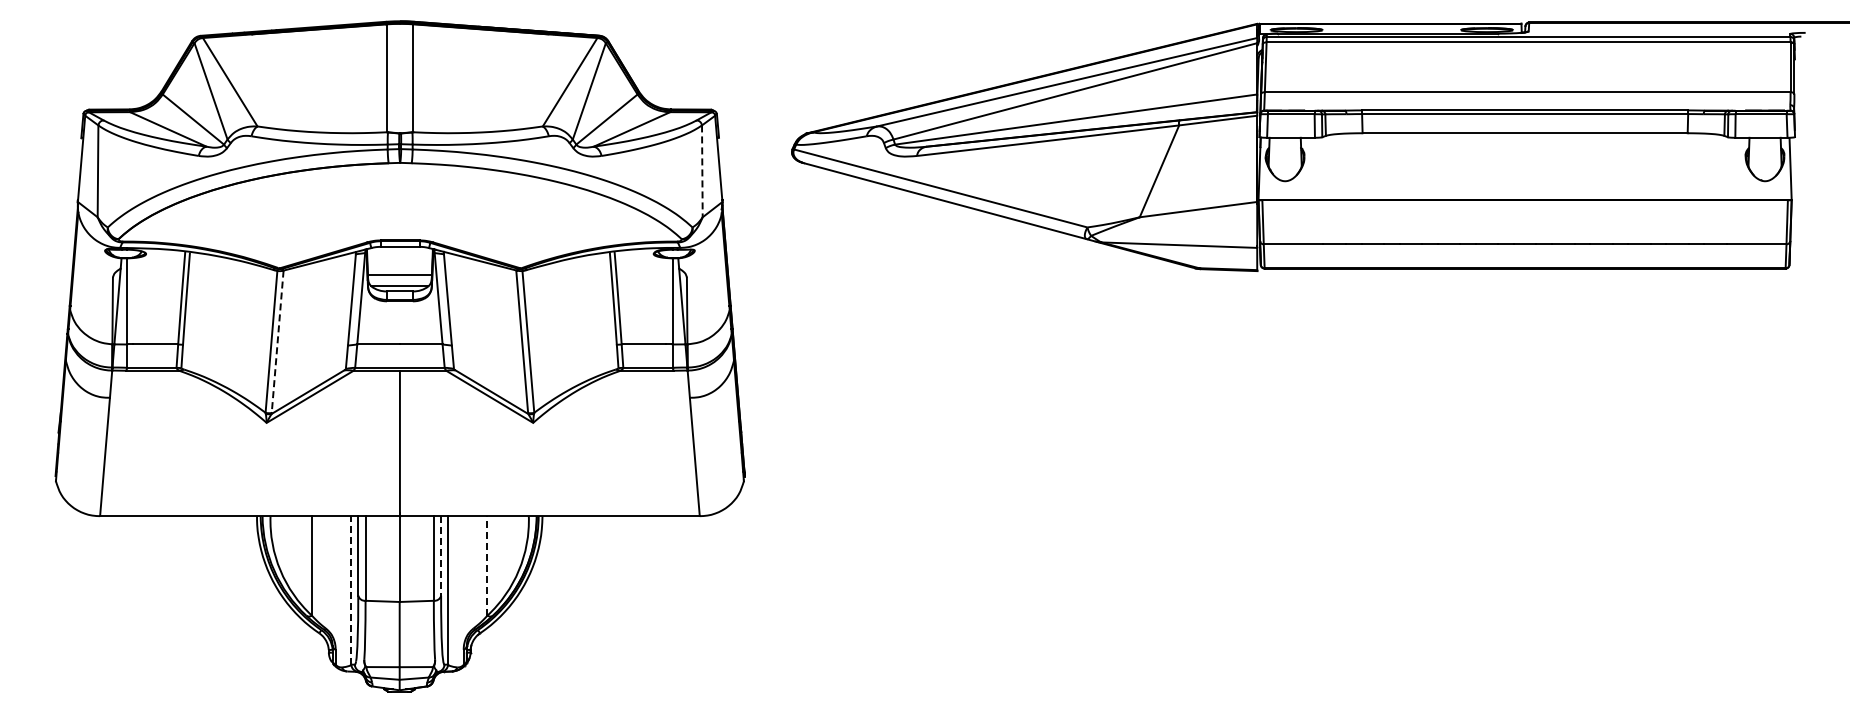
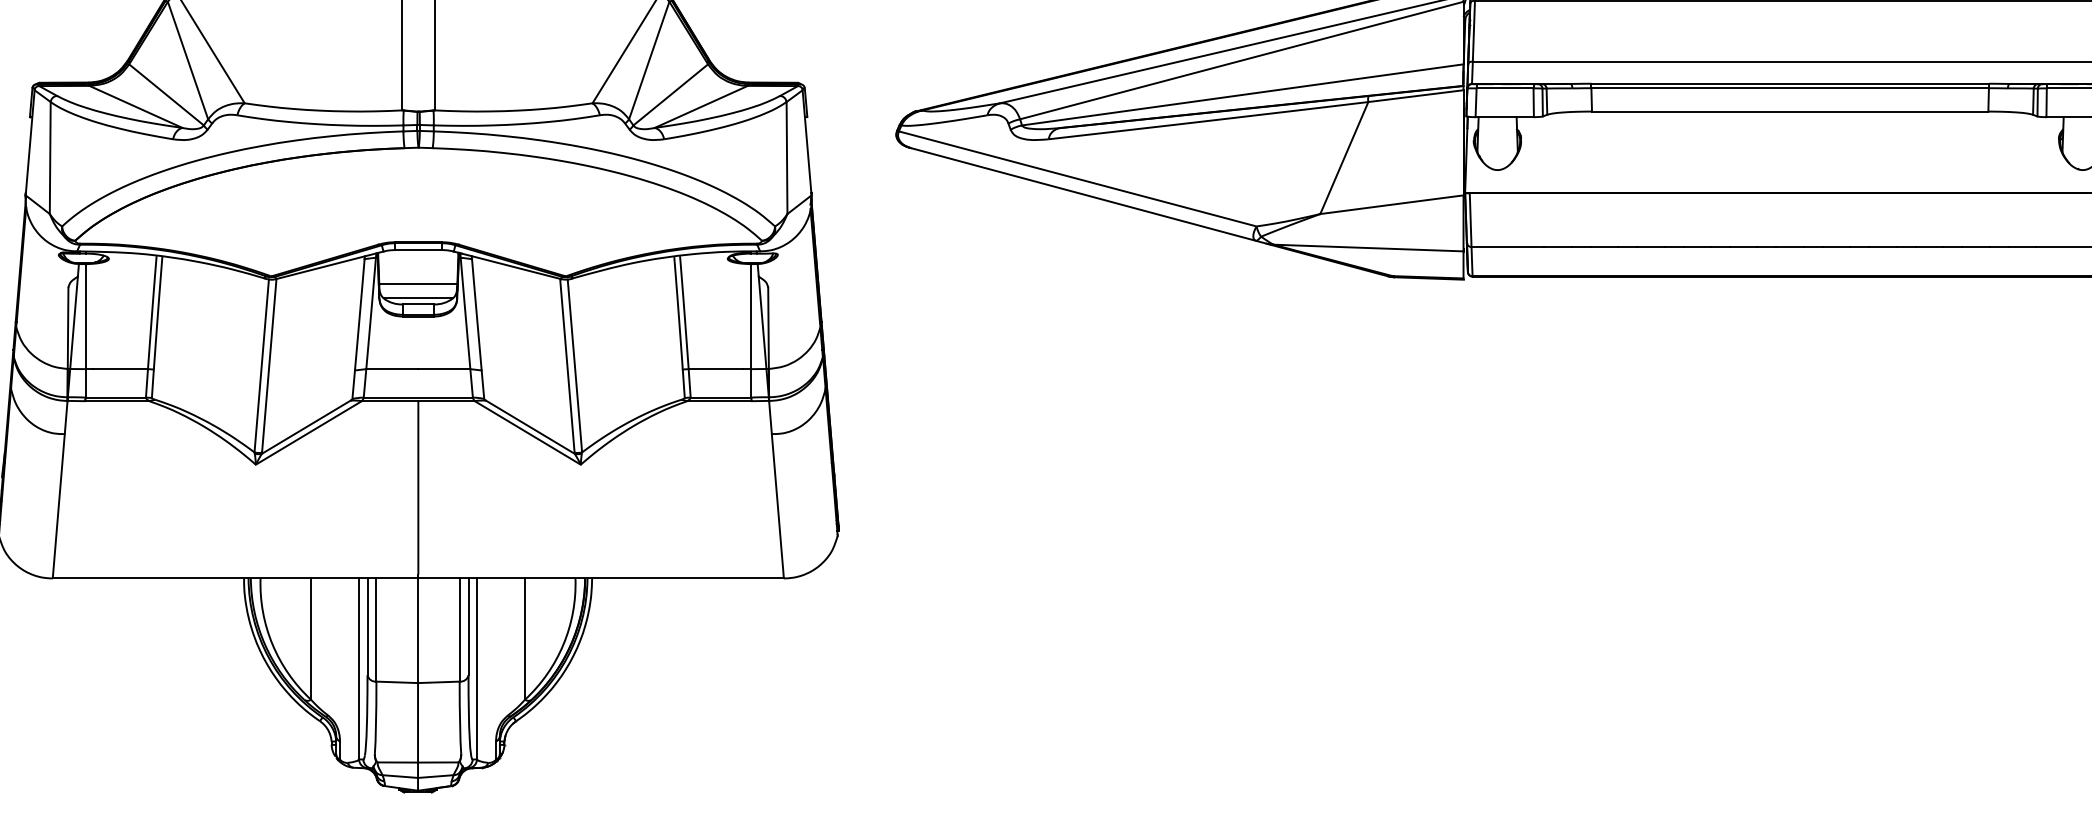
line: (702, 171) -> (787, 158), dashed -> solid
line: (277, 342) -> (269, 366), dashed -> solid
line: (441, 555) -> (469, 626), dashed -> solid
line: (487, 565) -> (525, 638), dashed -> solid
line: (351, 589) -> (359, 667), dashed -> solid

